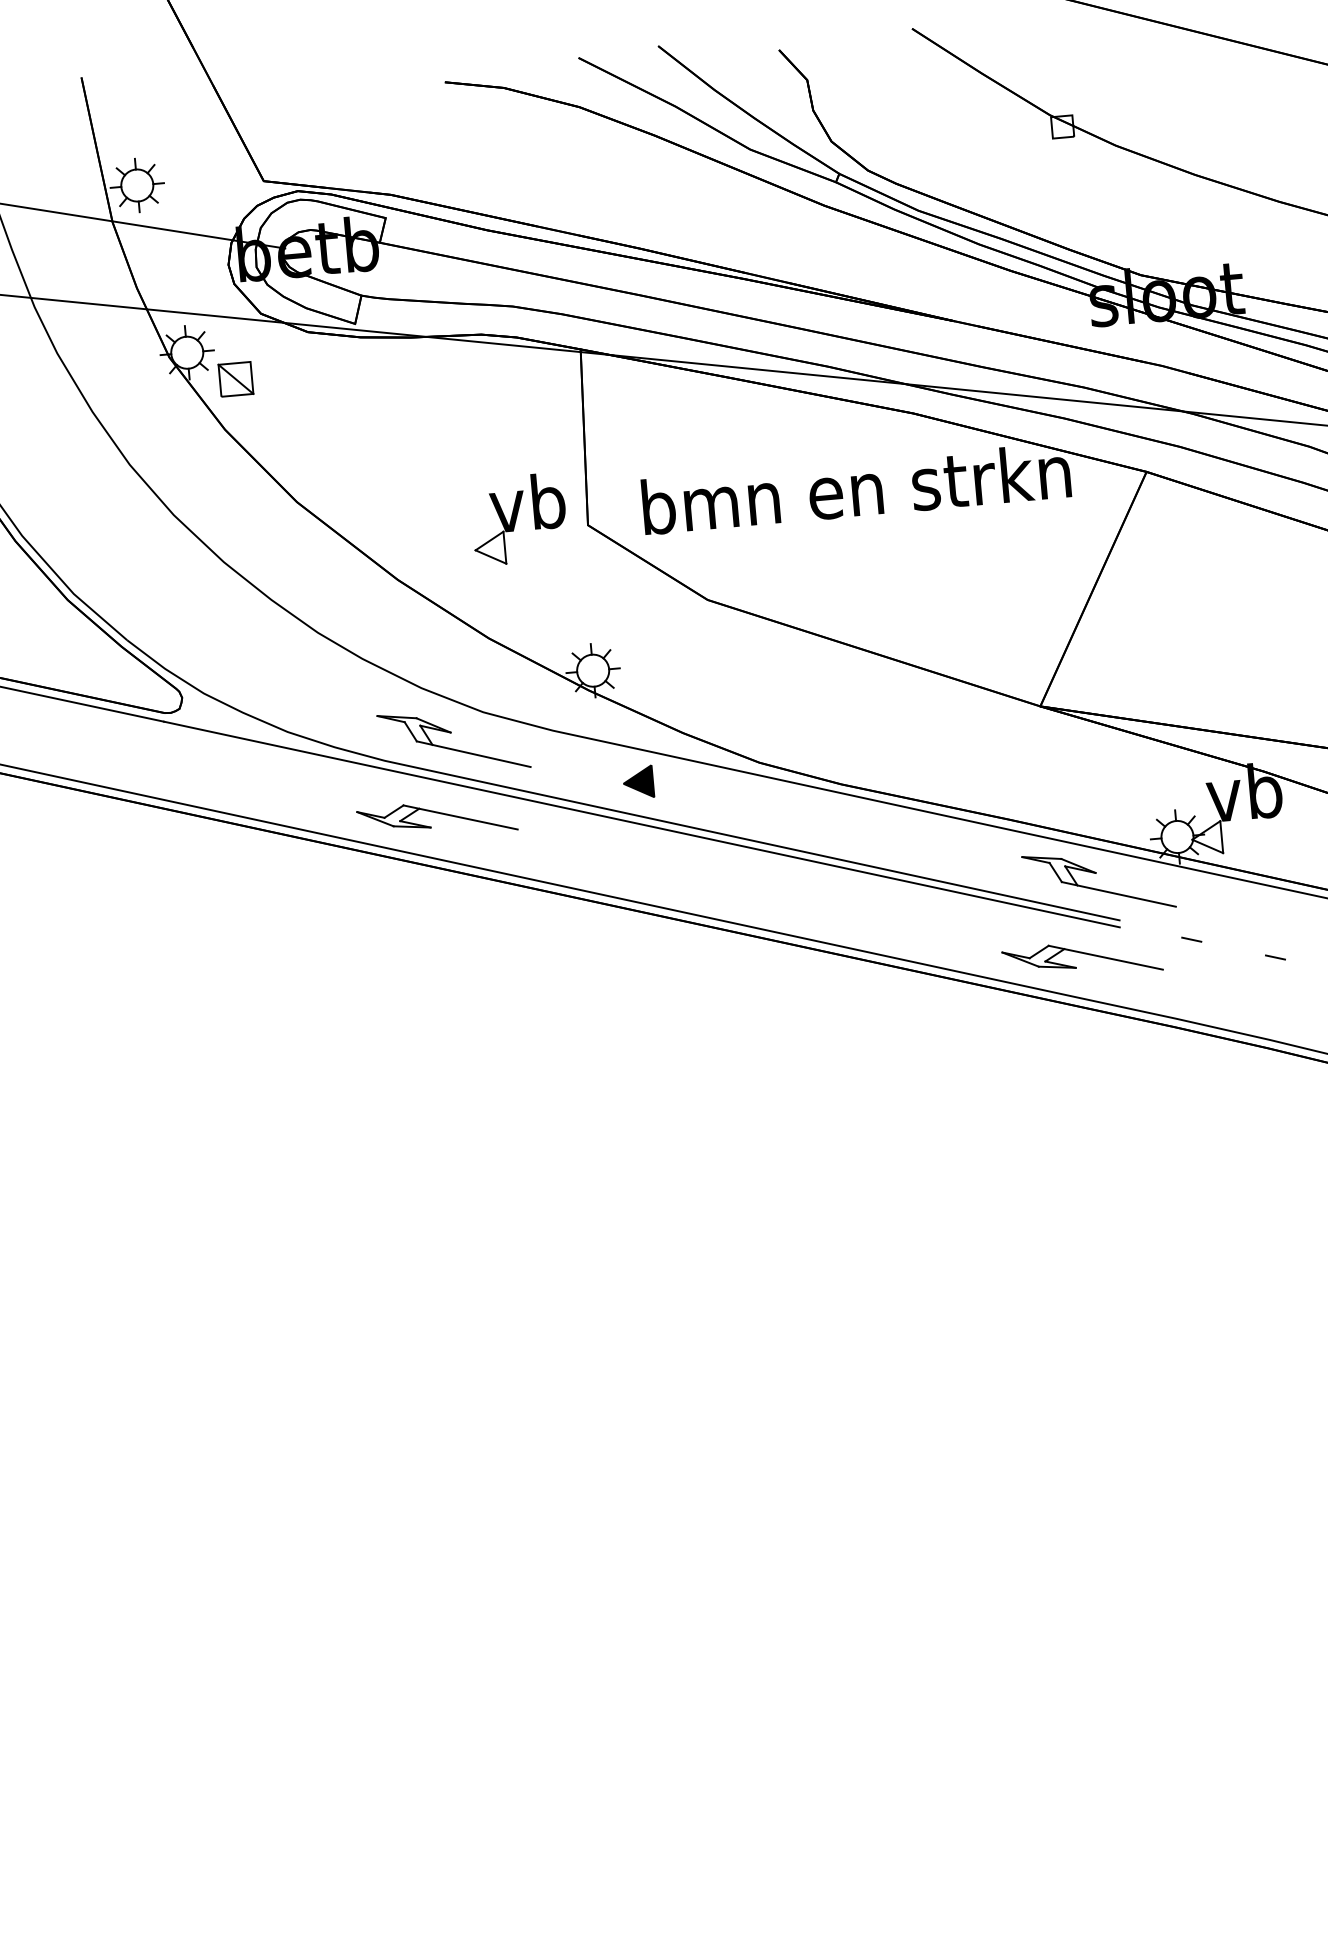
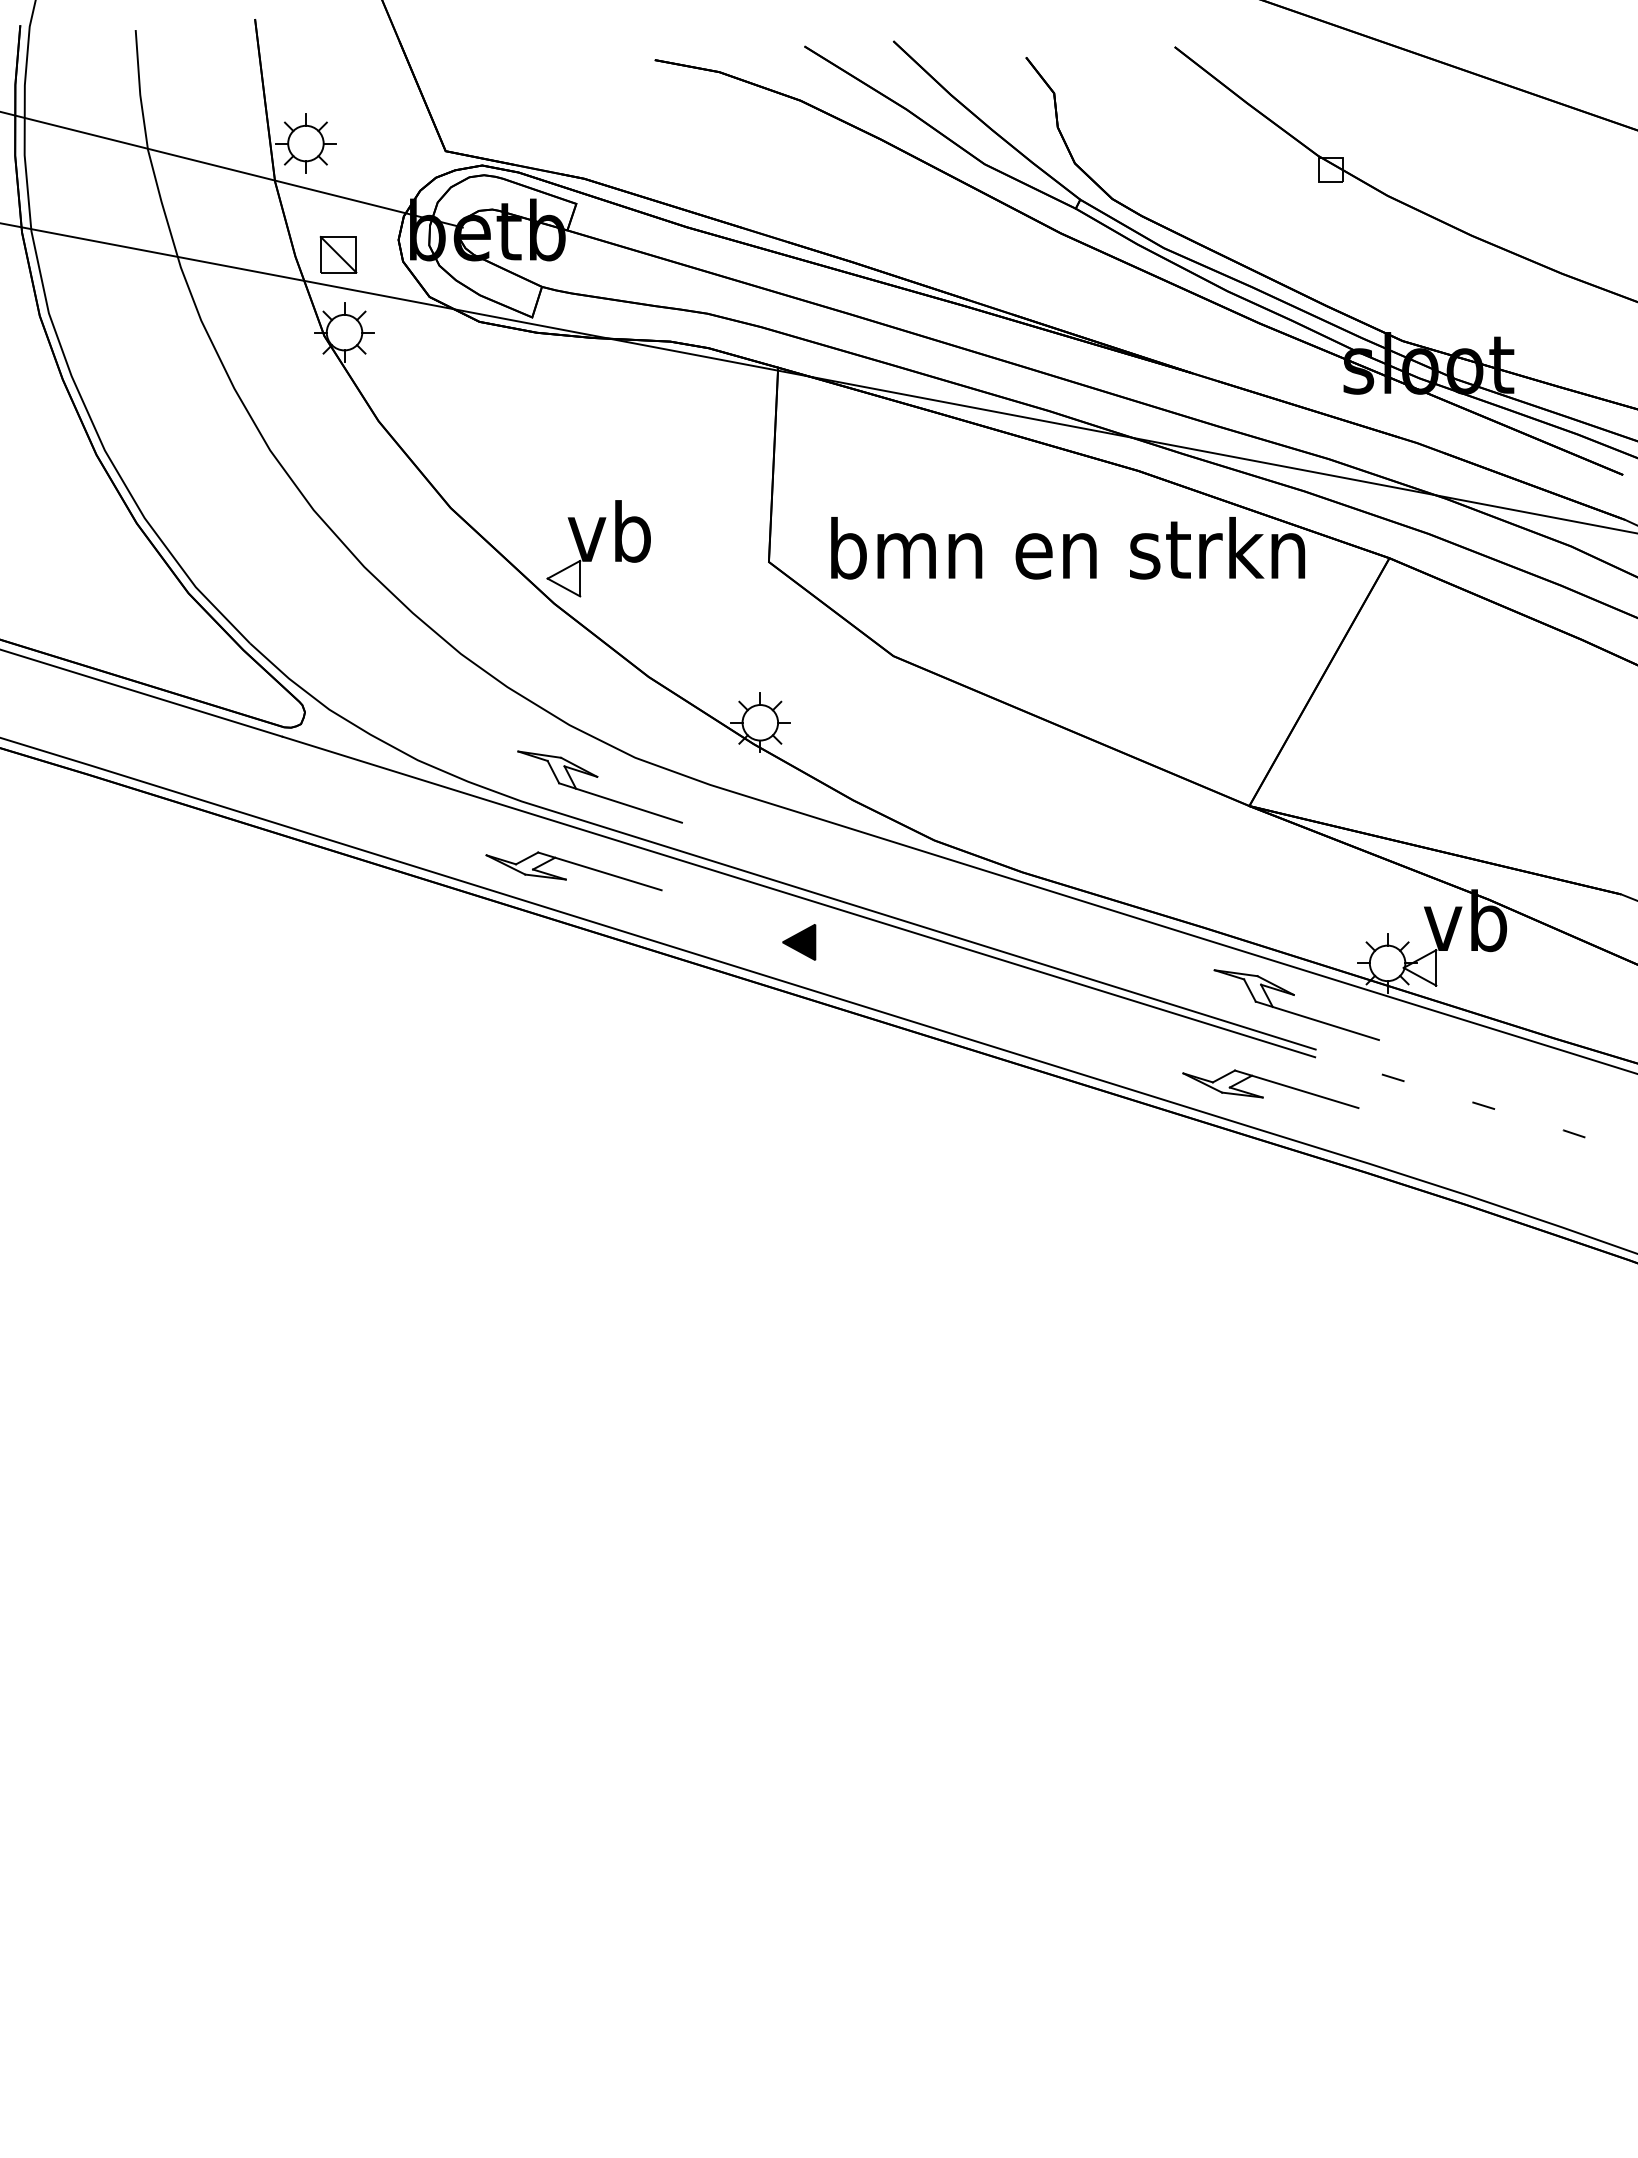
part: (235, 379) -> (338, 254), moved
part: (518, 519) -> (598, 548), moved
part: (638, 782) -> (799, 942), moved

